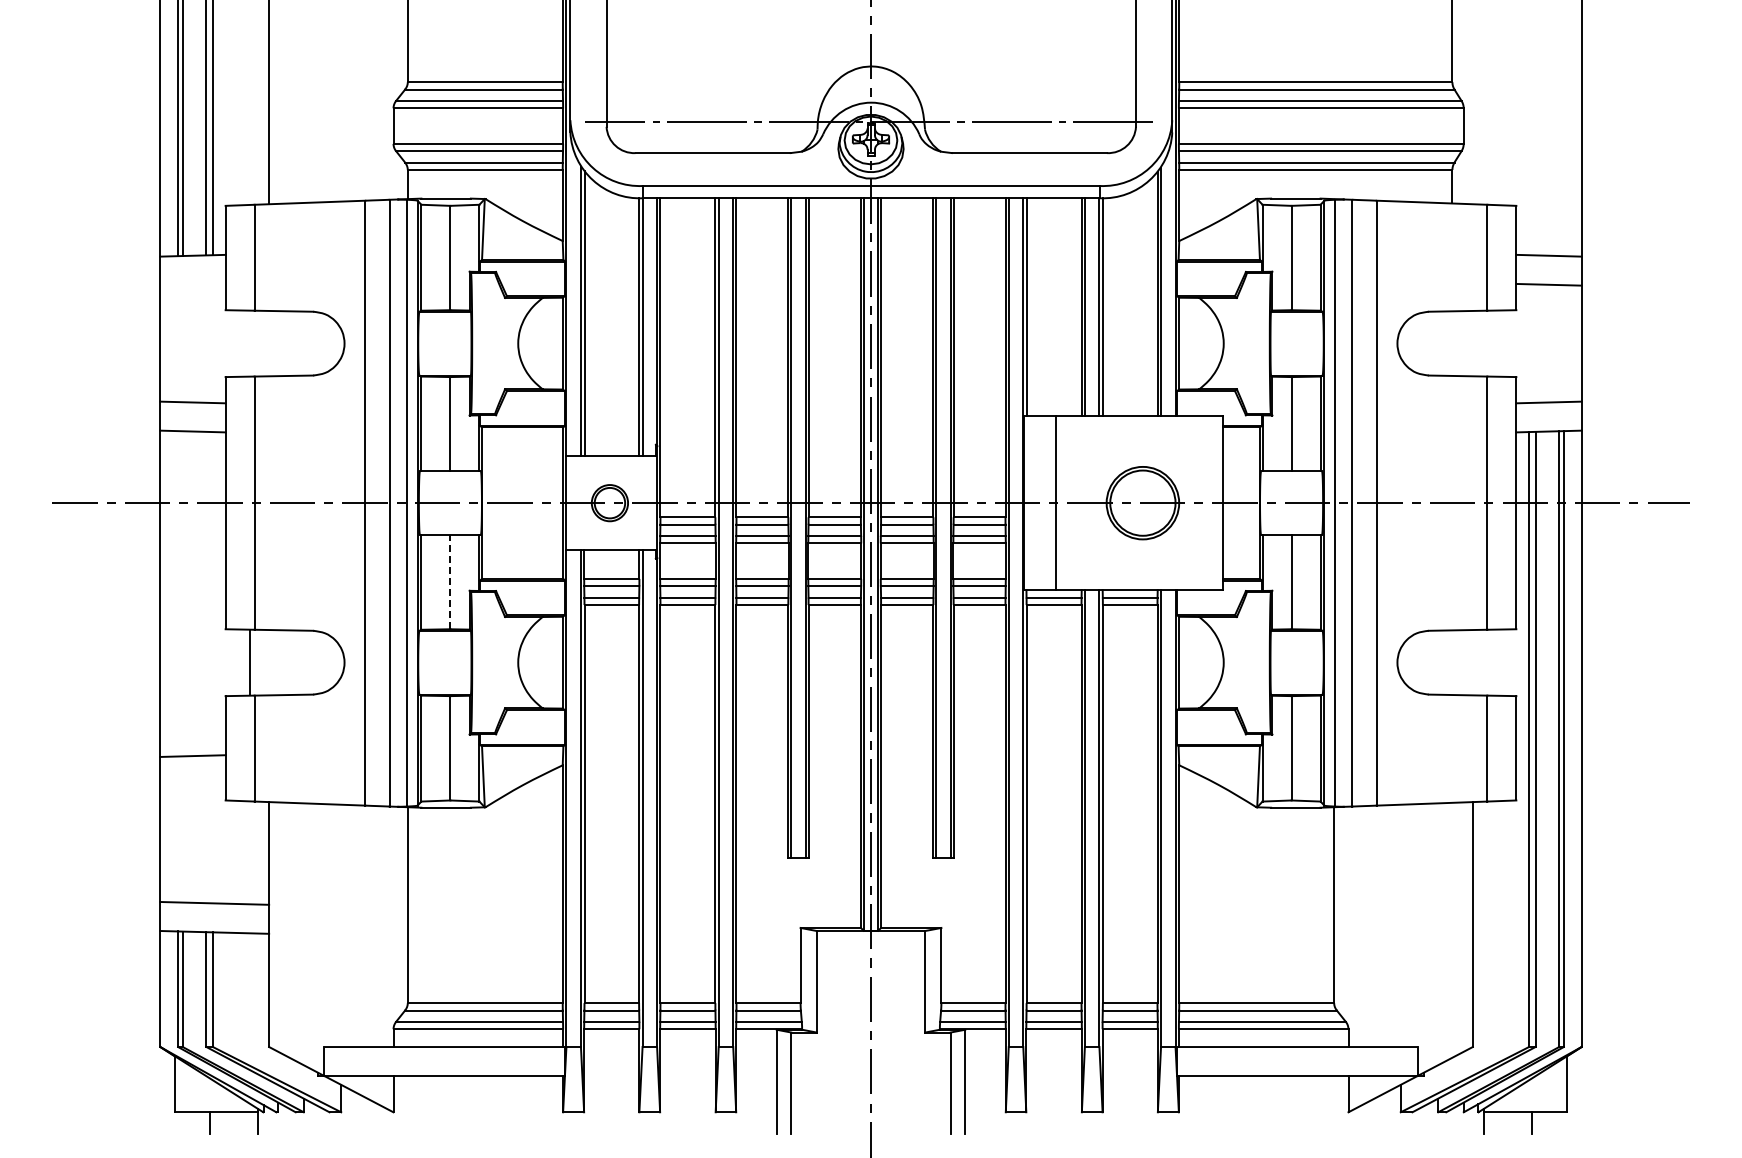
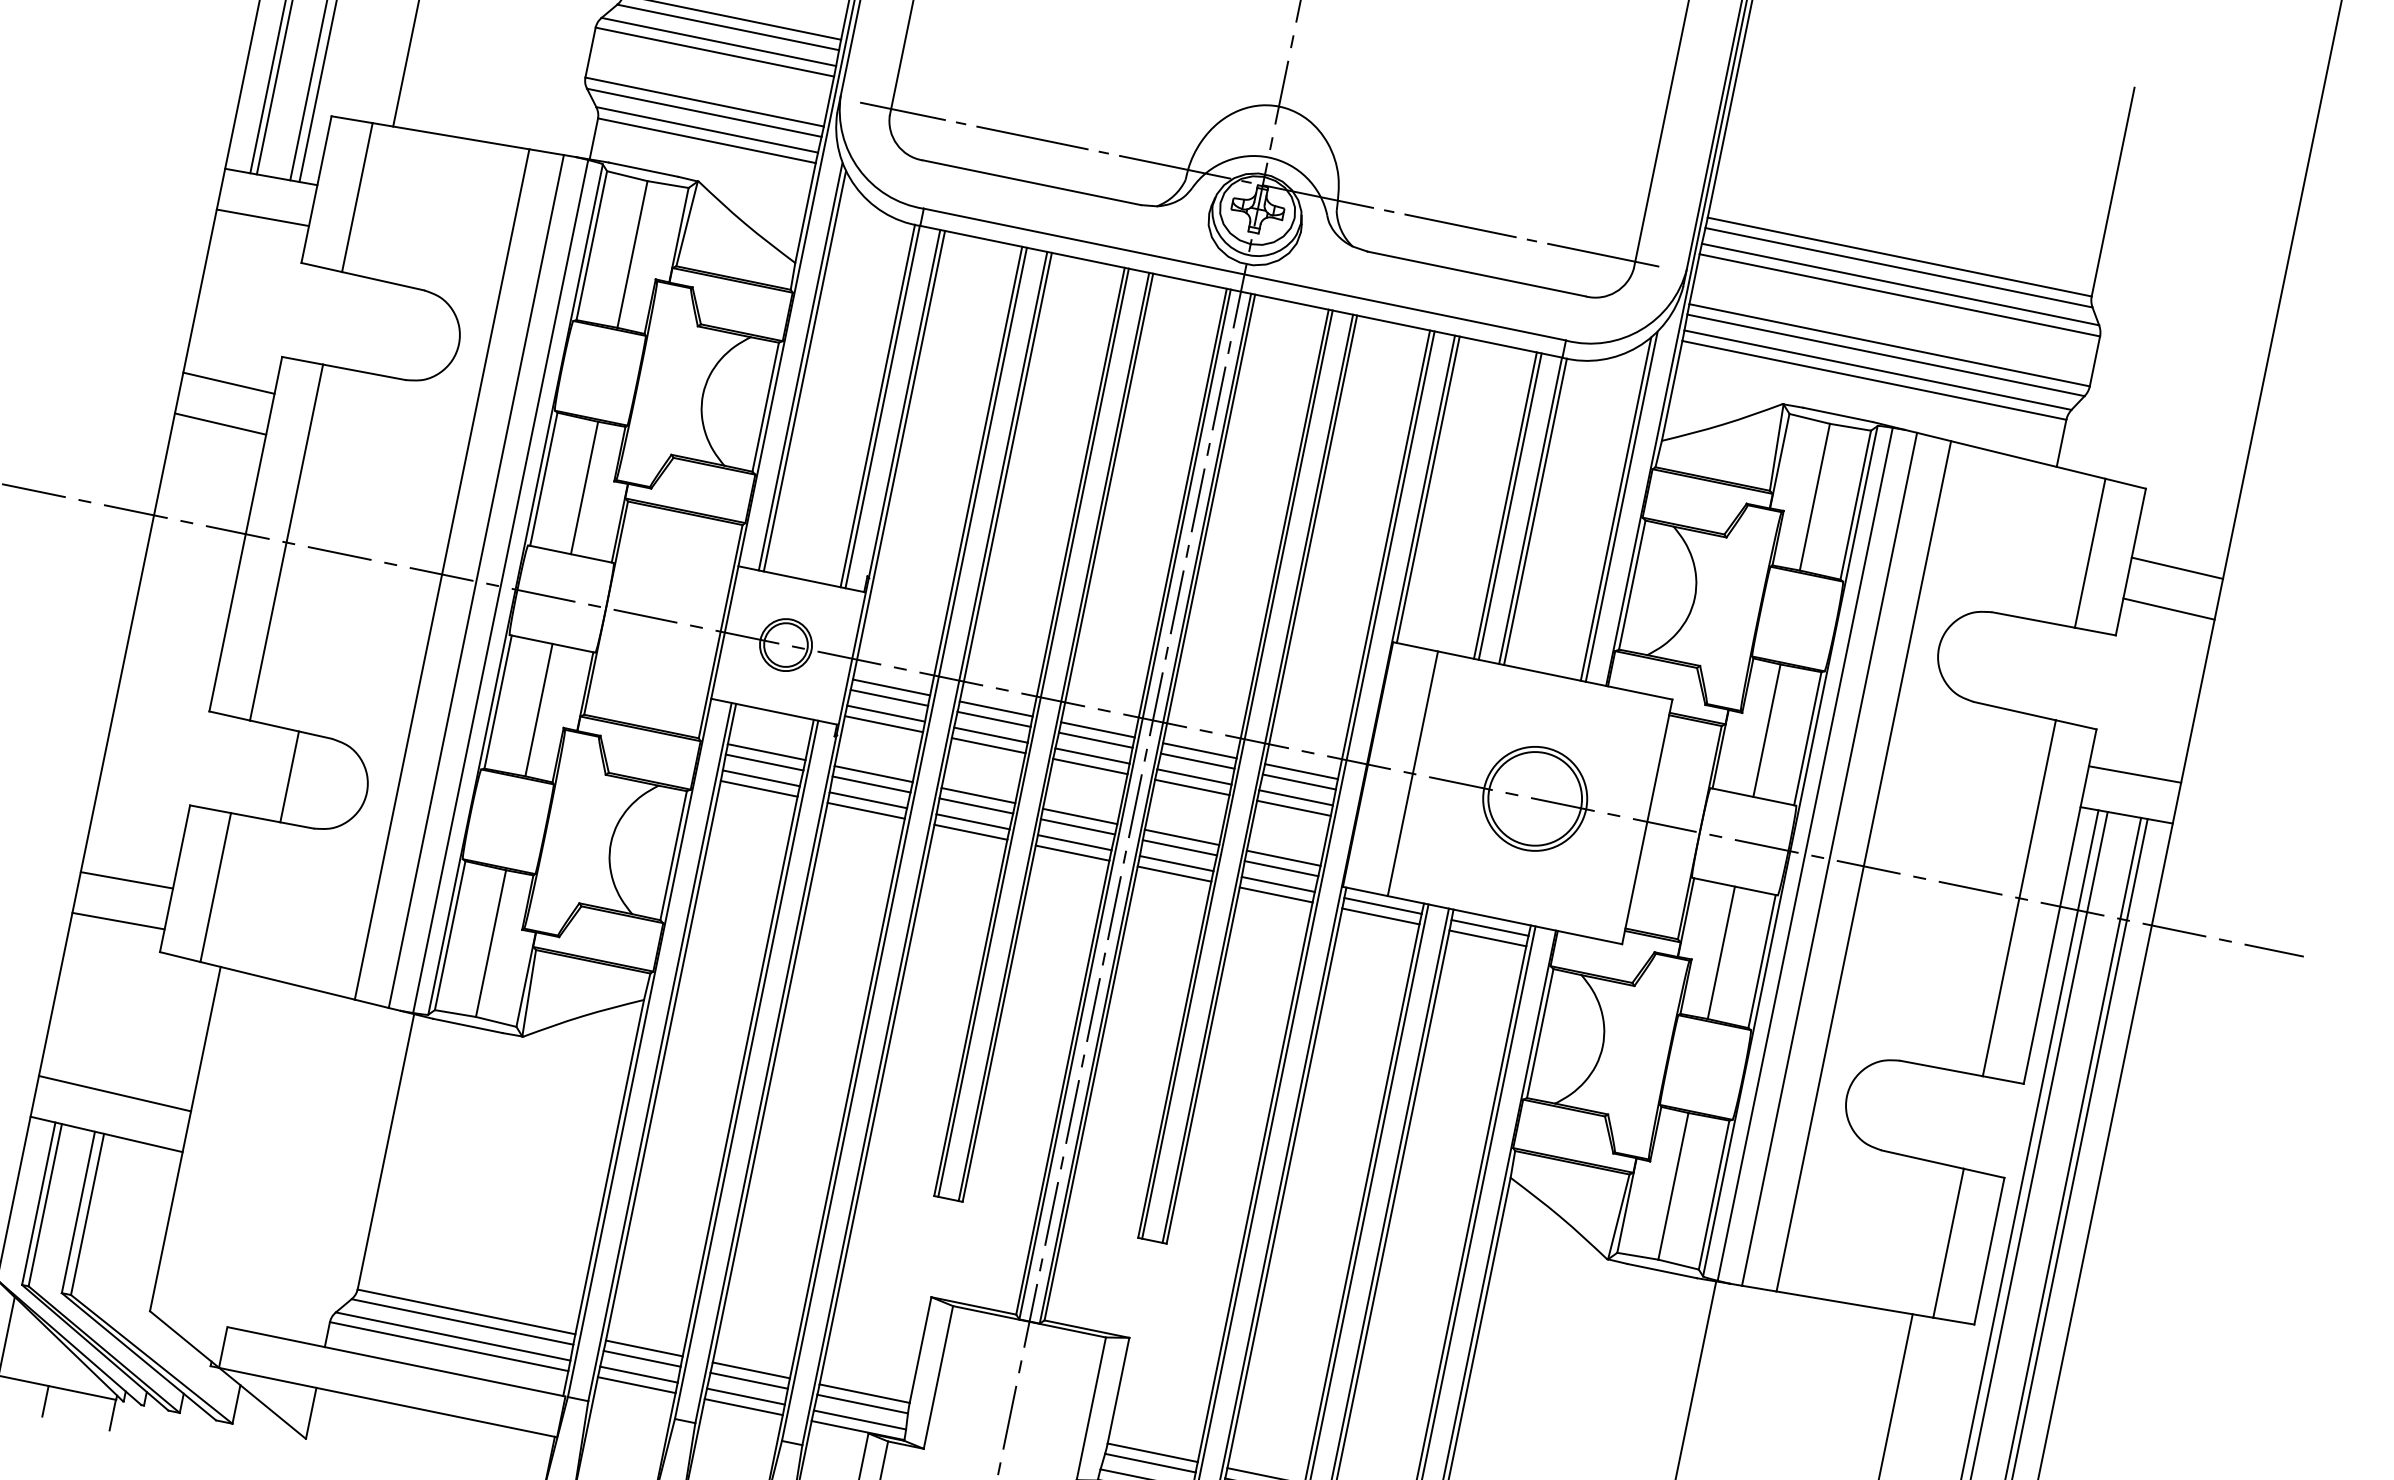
line: (192, 284) -> (262, 217), added
line: (450, 581) -> (539, 709), dashed -> solid
line: (249, 662) -> (289, 776), moved
line: (192, 784) -> (118, 920), added

